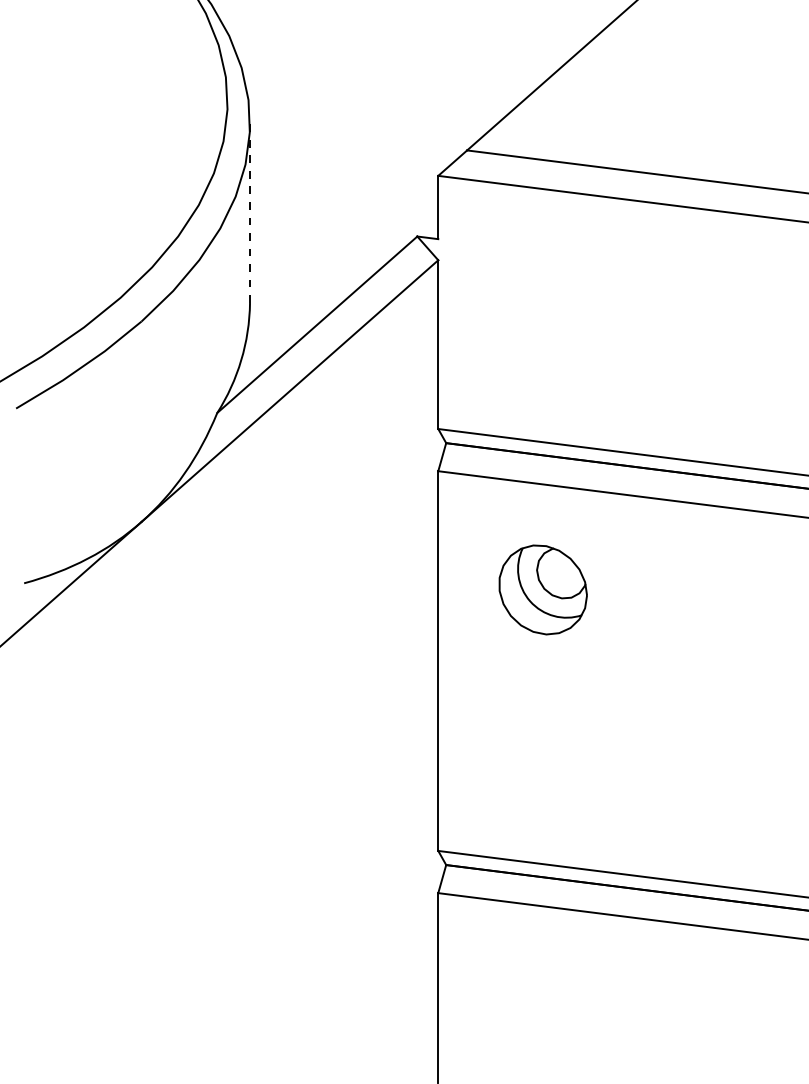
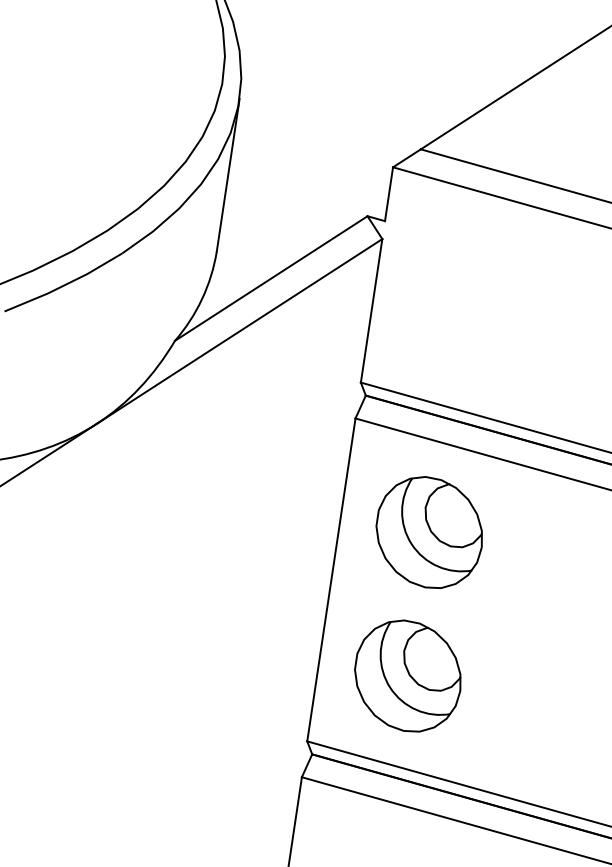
line: (250, 213) -> (228, 175), dashed -> solid
part: (543, 589) -> (429, 532), size x1.43
part: (543, 758) -> (408, 676), added

